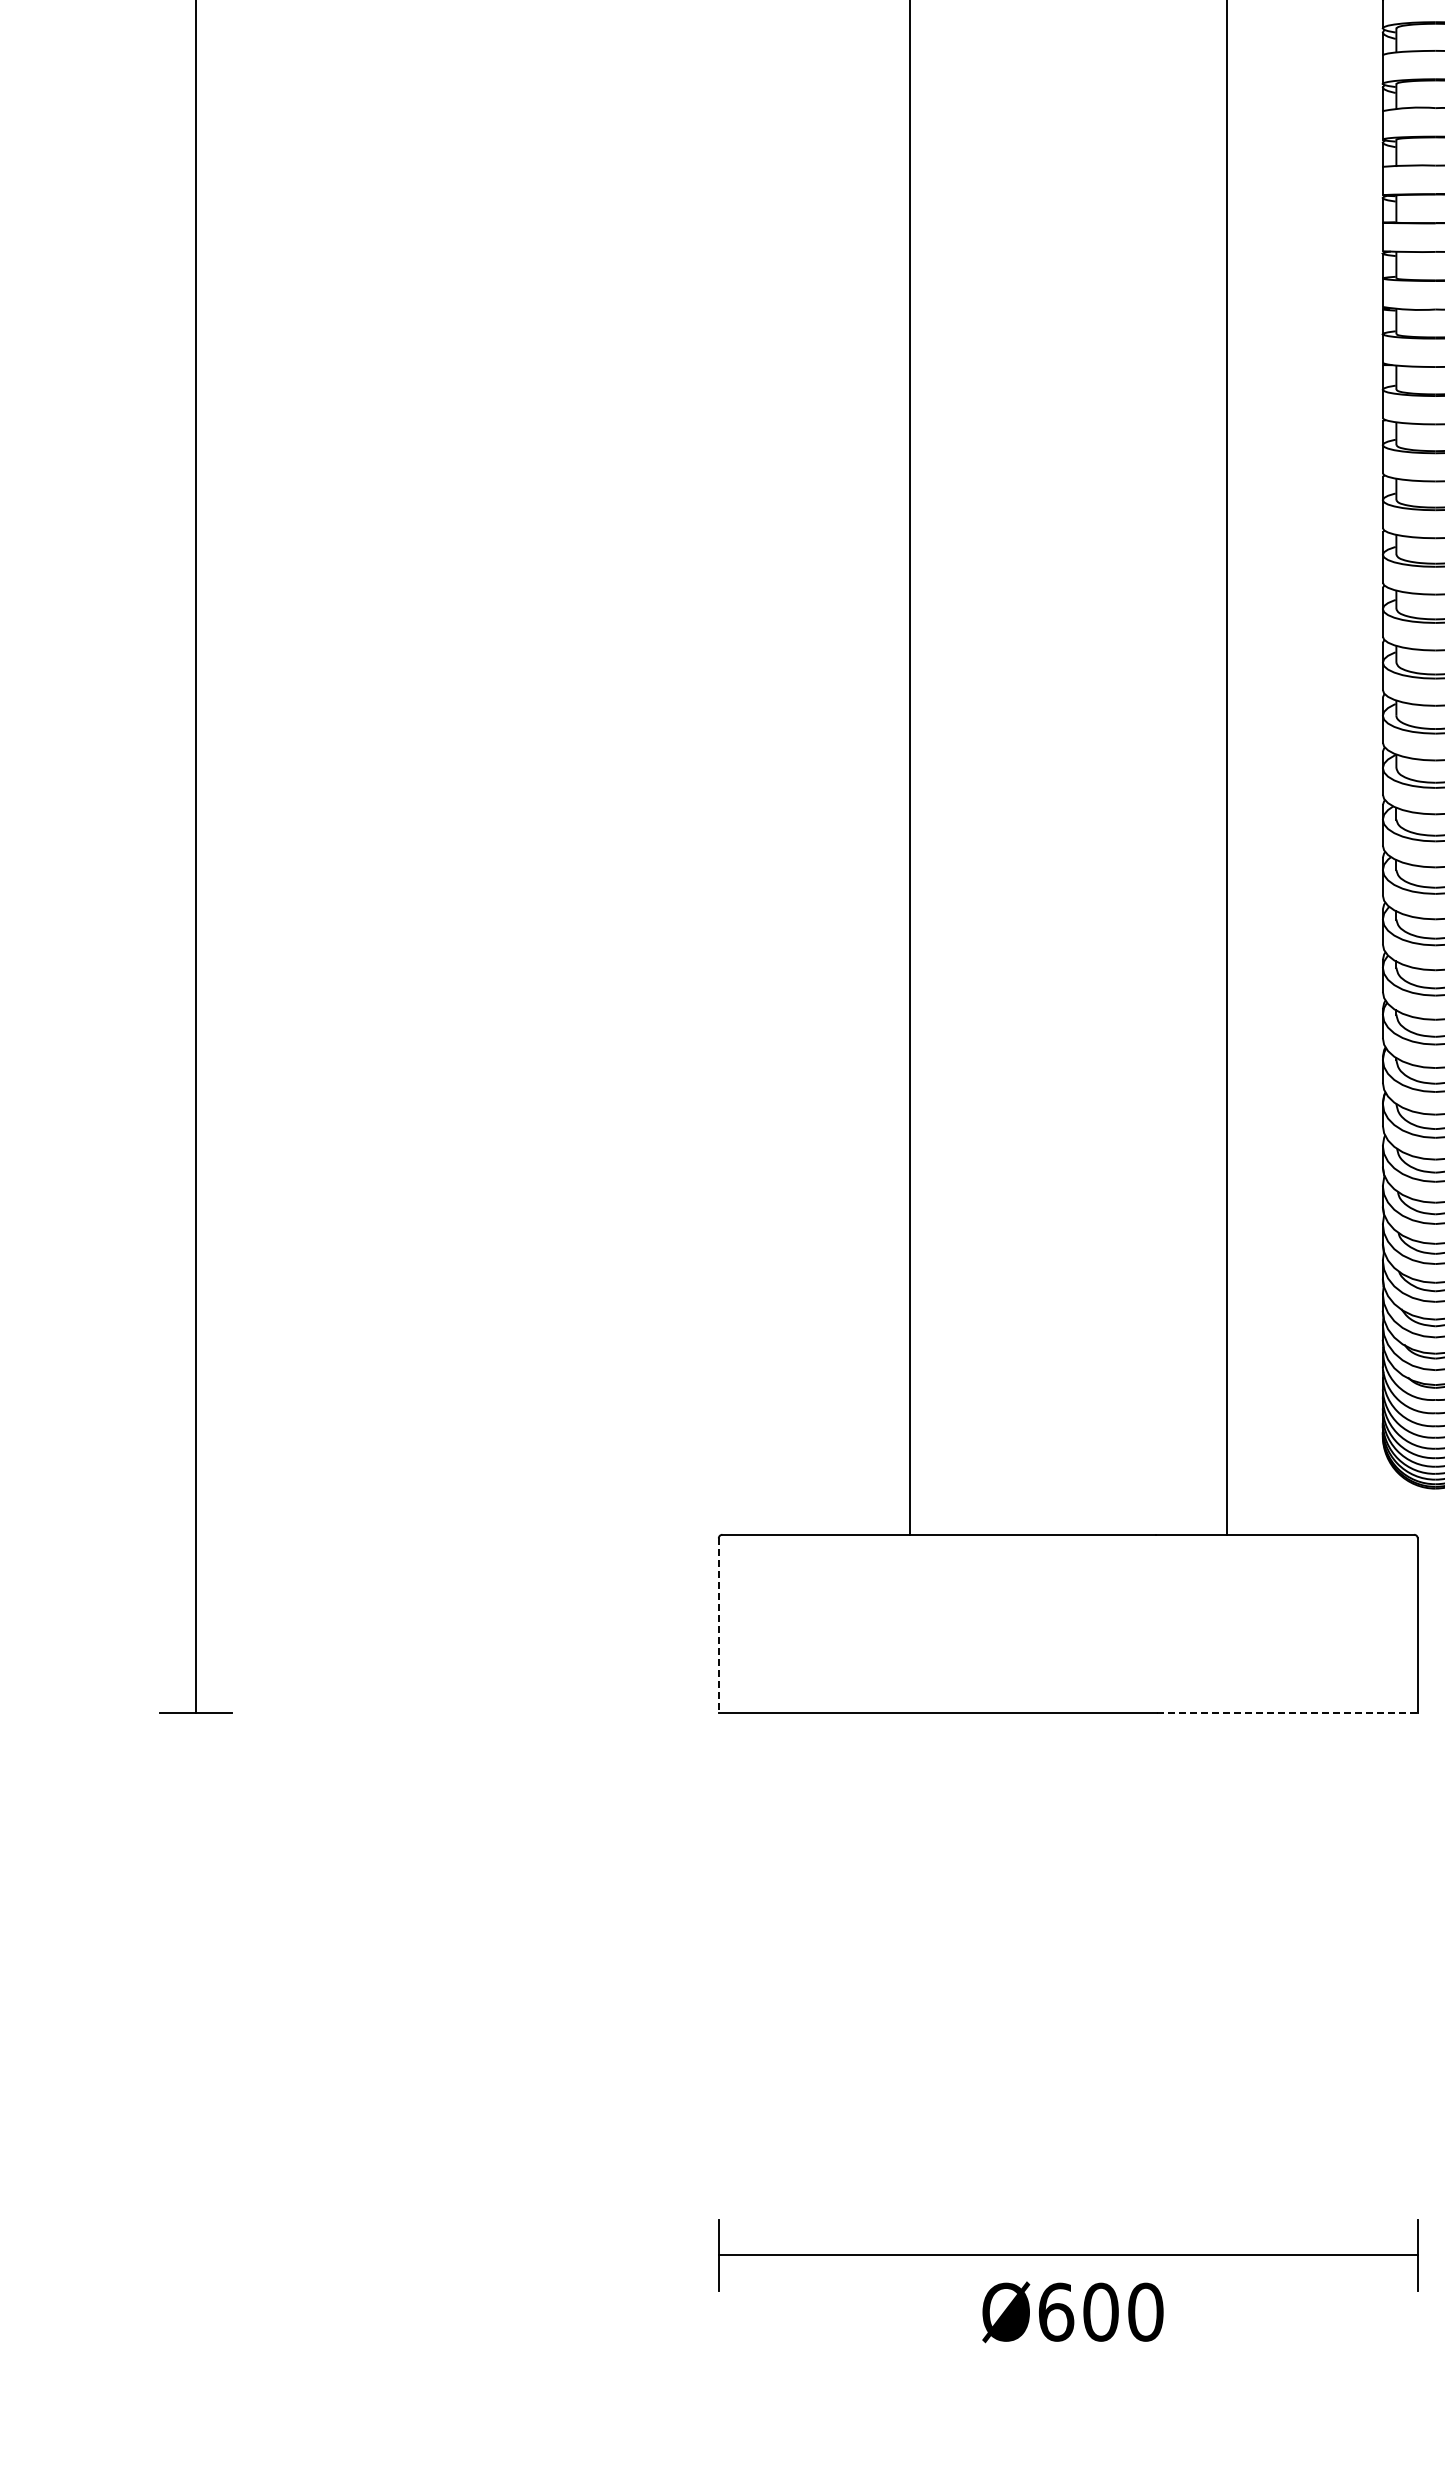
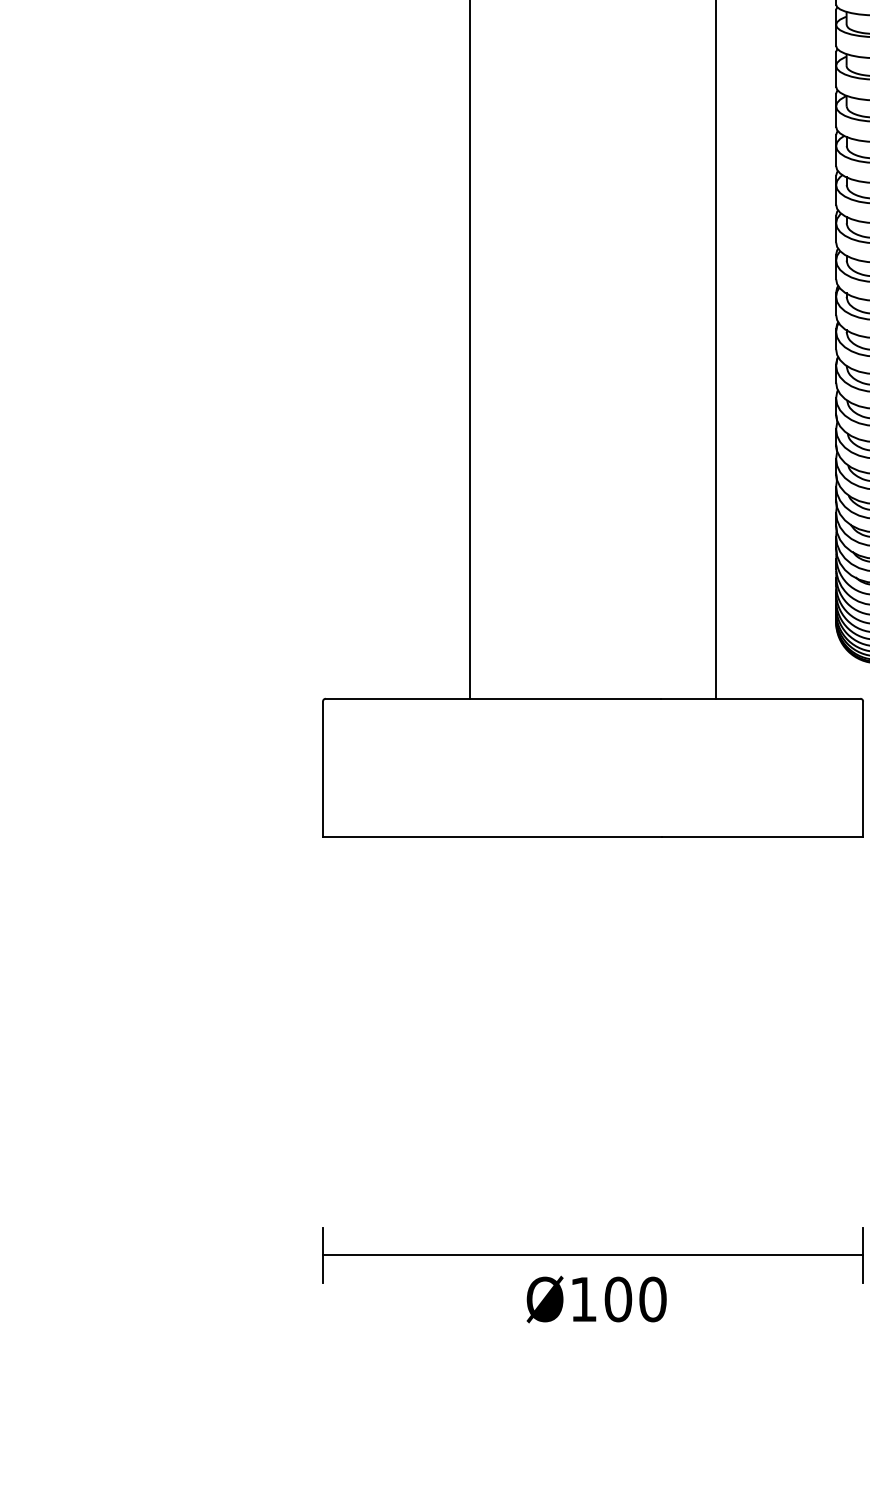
line: (718, 1626) -> (322, 769), dashed -> solid
line: (1287, 1713) -> (762, 836), dashed -> solid
text: (1056, 2311) -> (583, 1298), Ø600 -> Ø100

